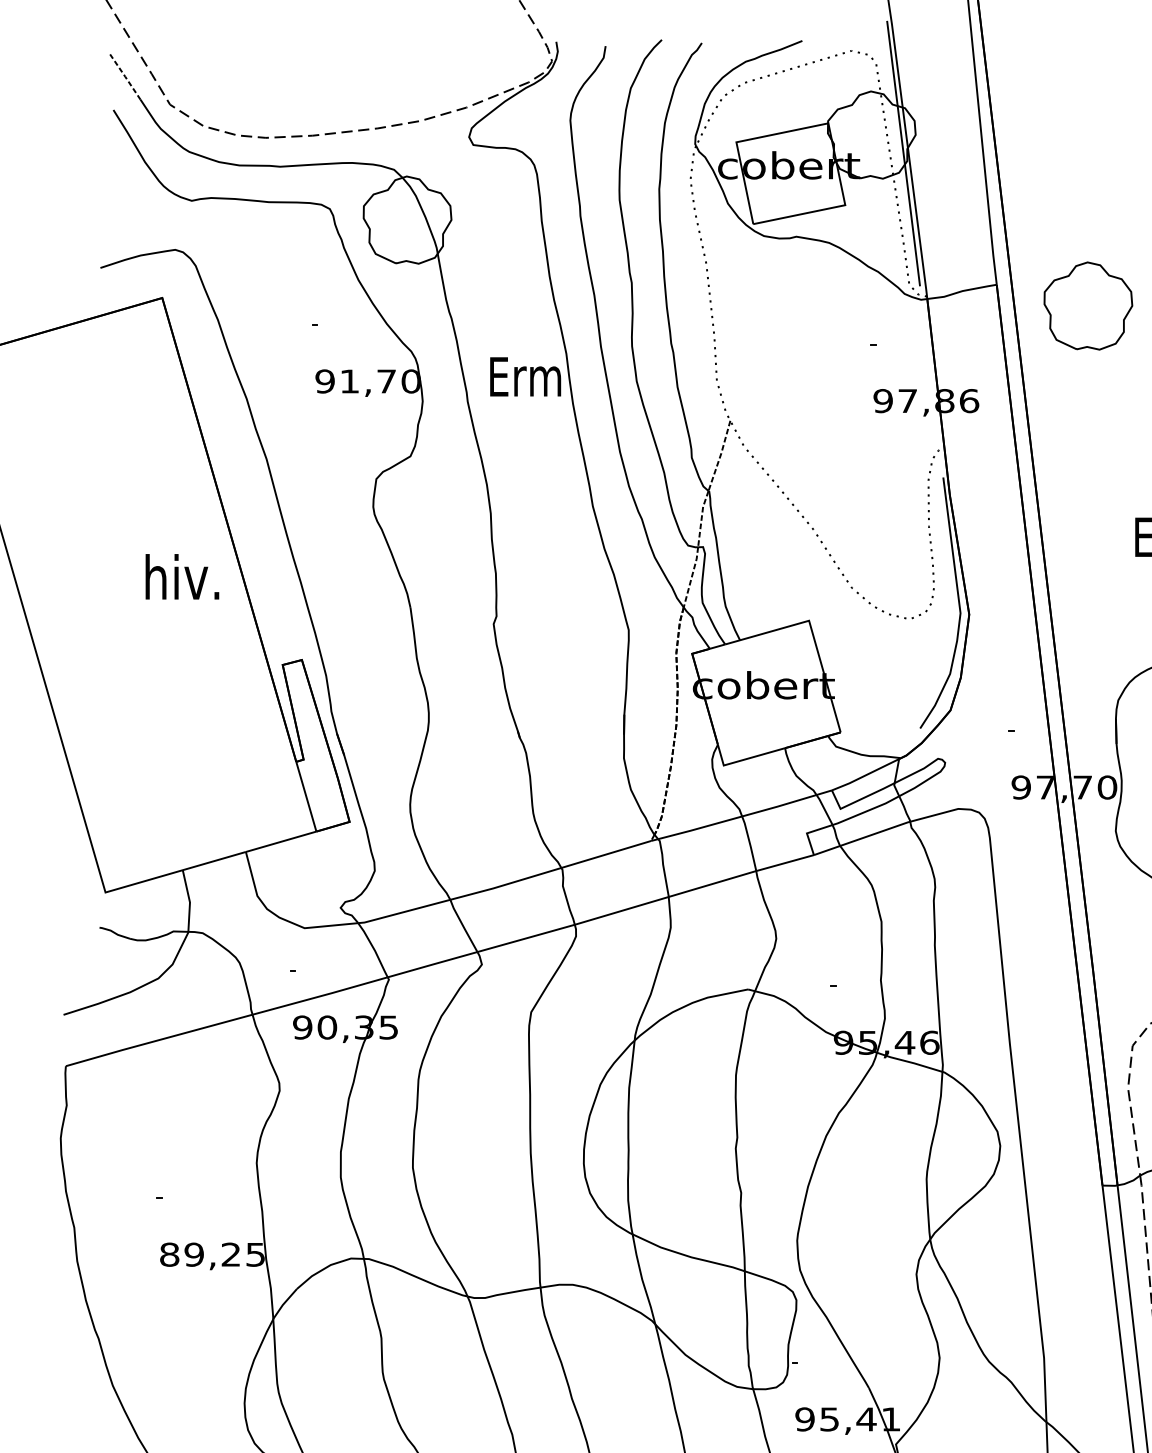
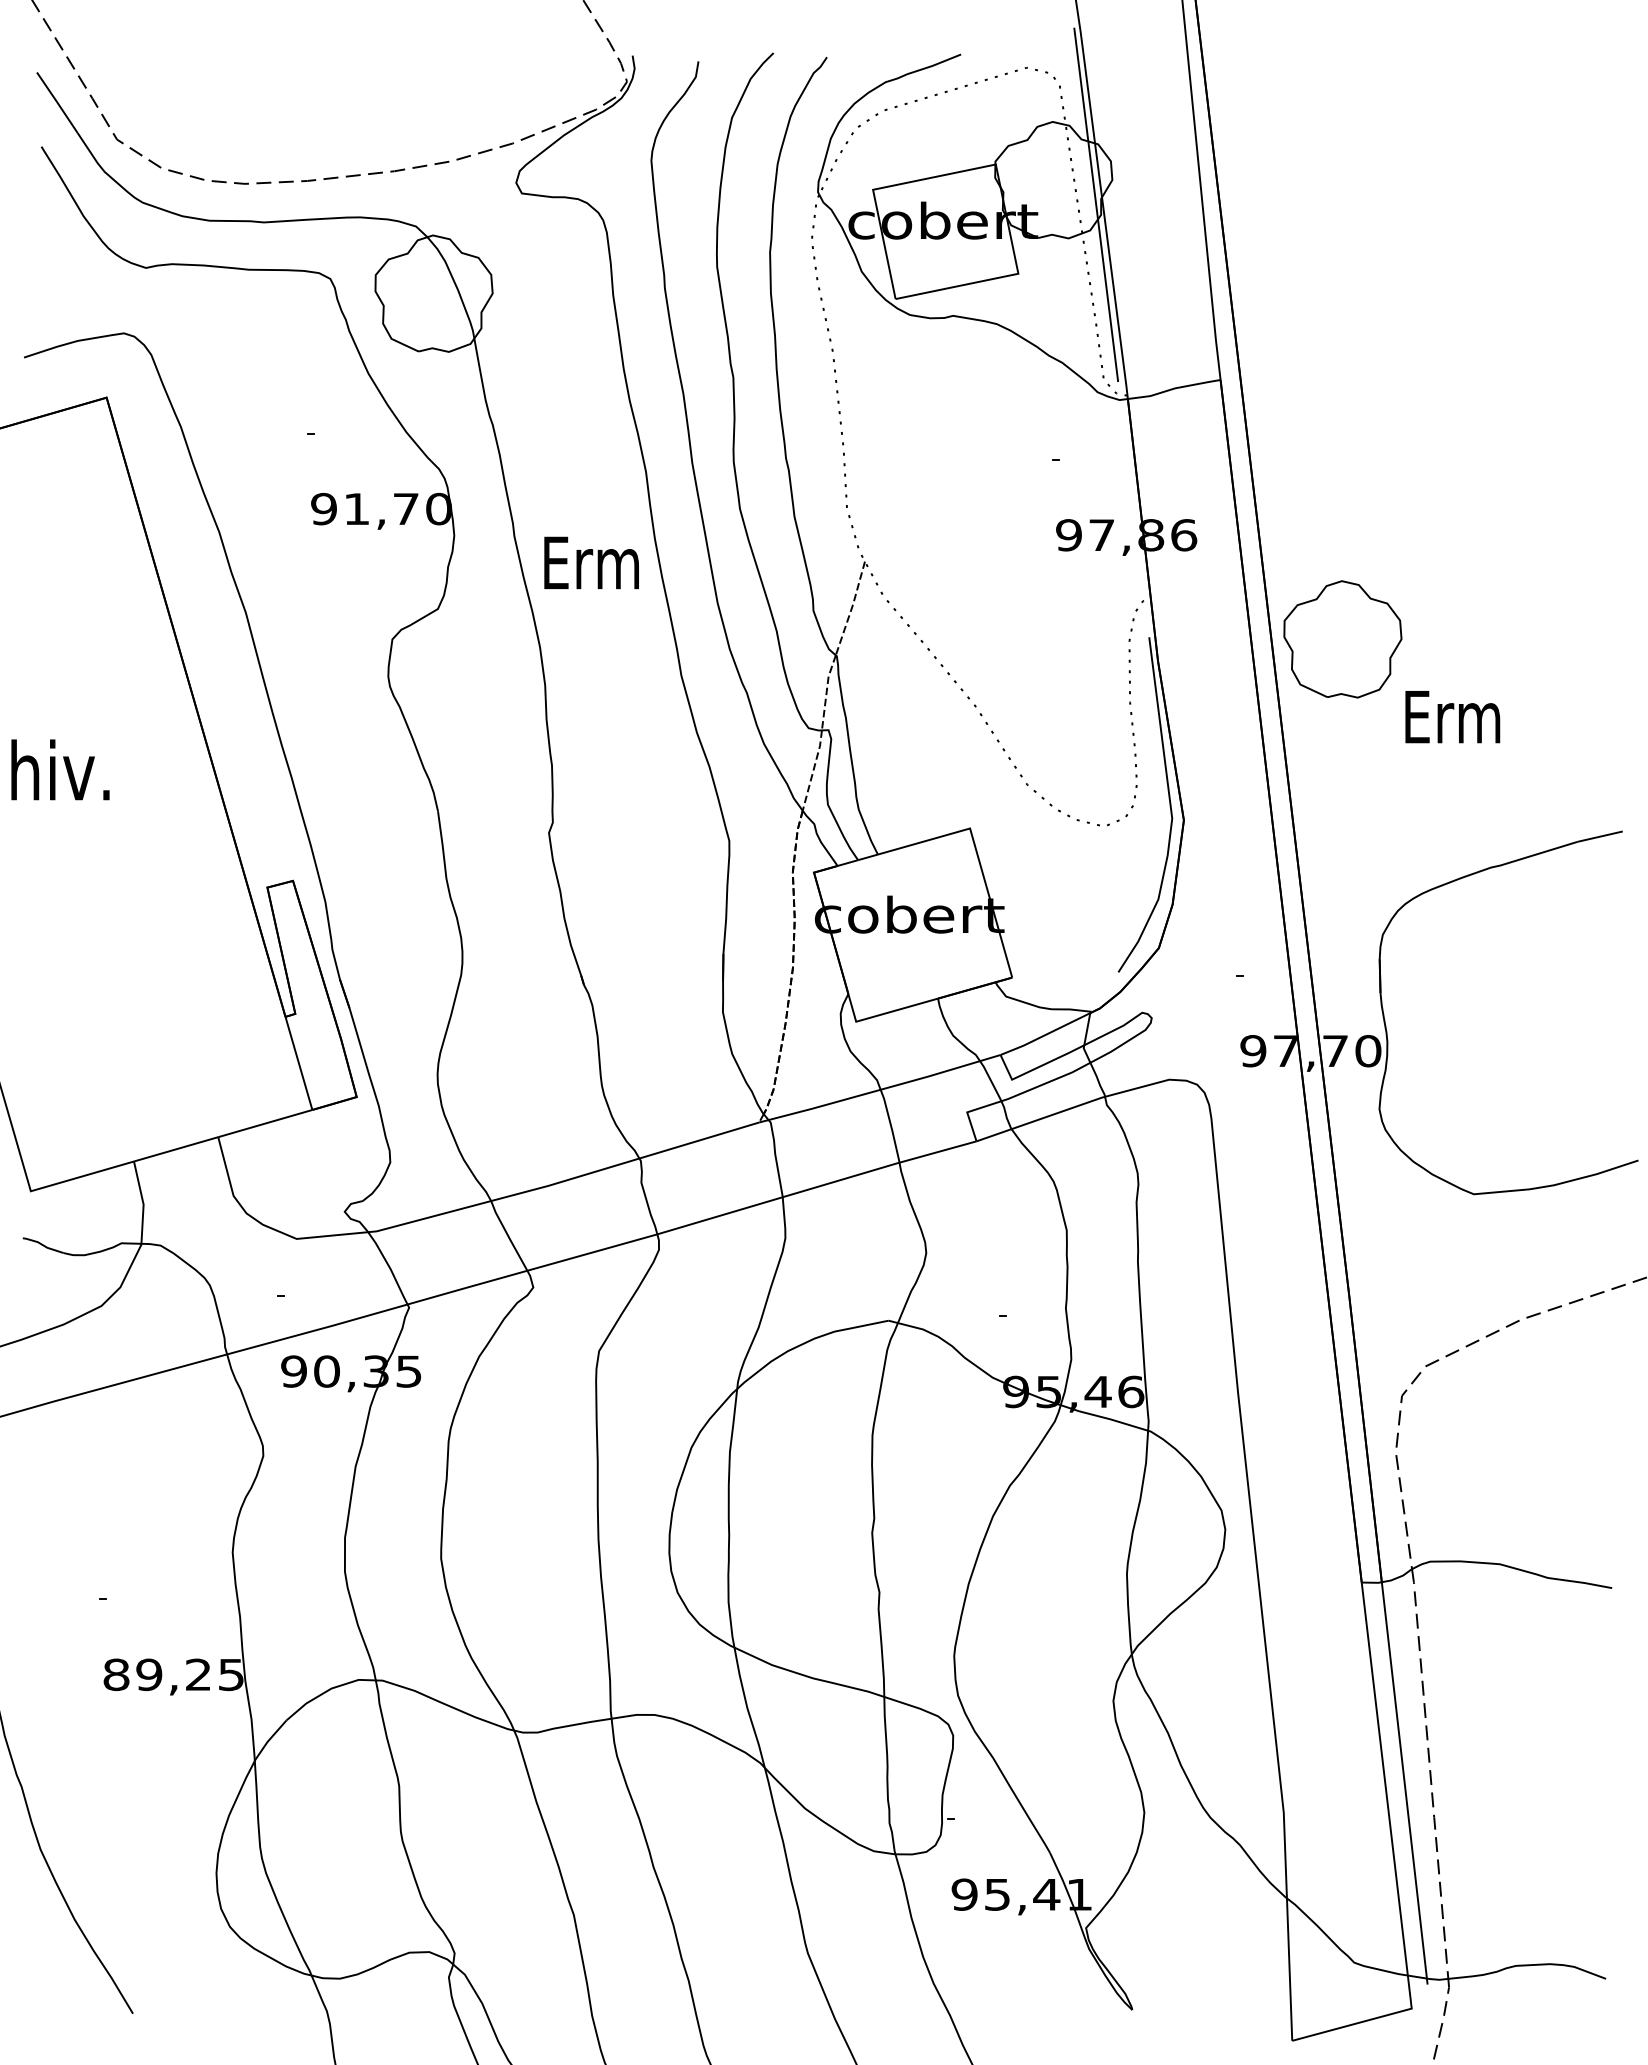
line: (125, 76) -> (57, 102), dashed -> solid
part: (1088, 306) -> (1342, 639), moved
text: (525, 376) -> (591, 562), moved
text: (182, 576) -> (60, 769), moved

